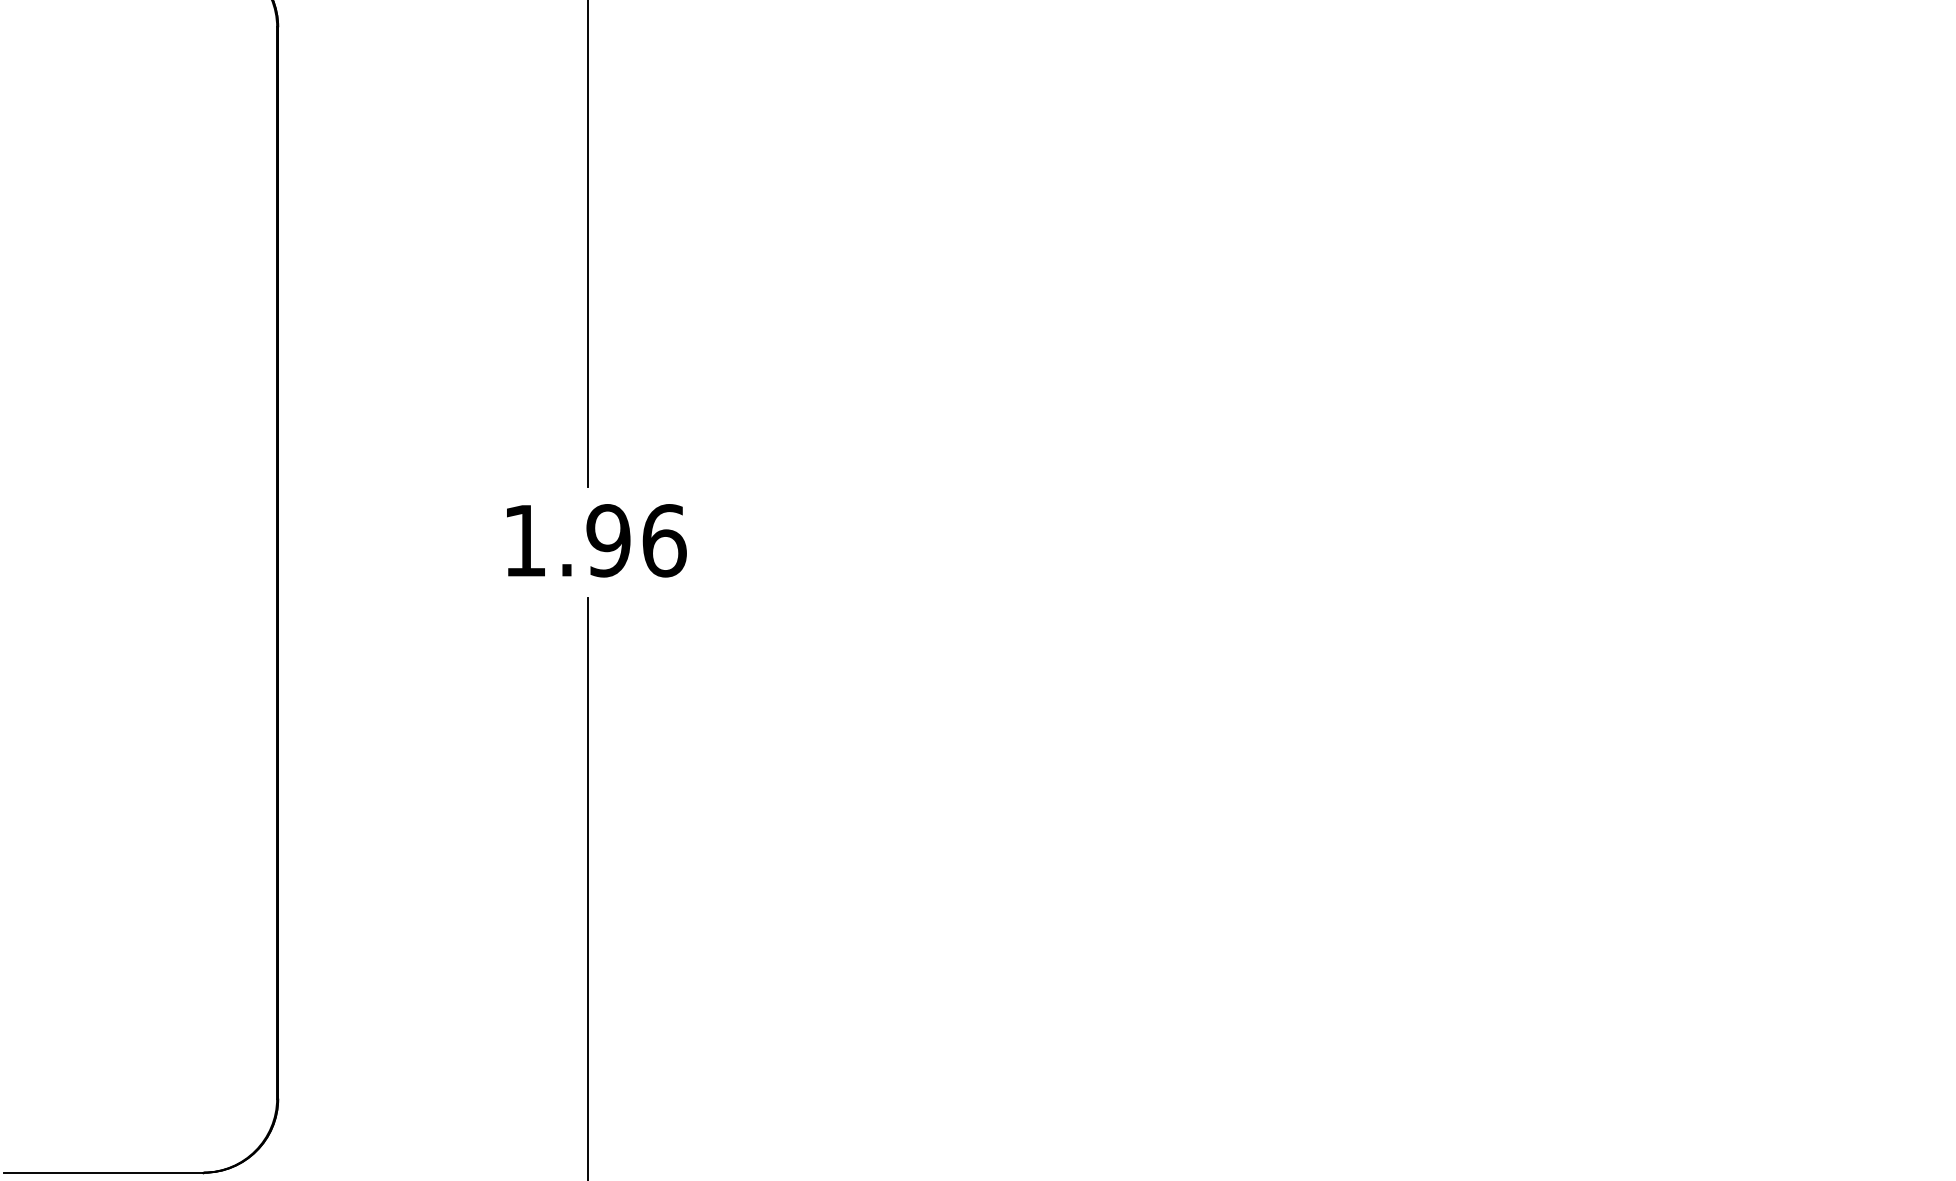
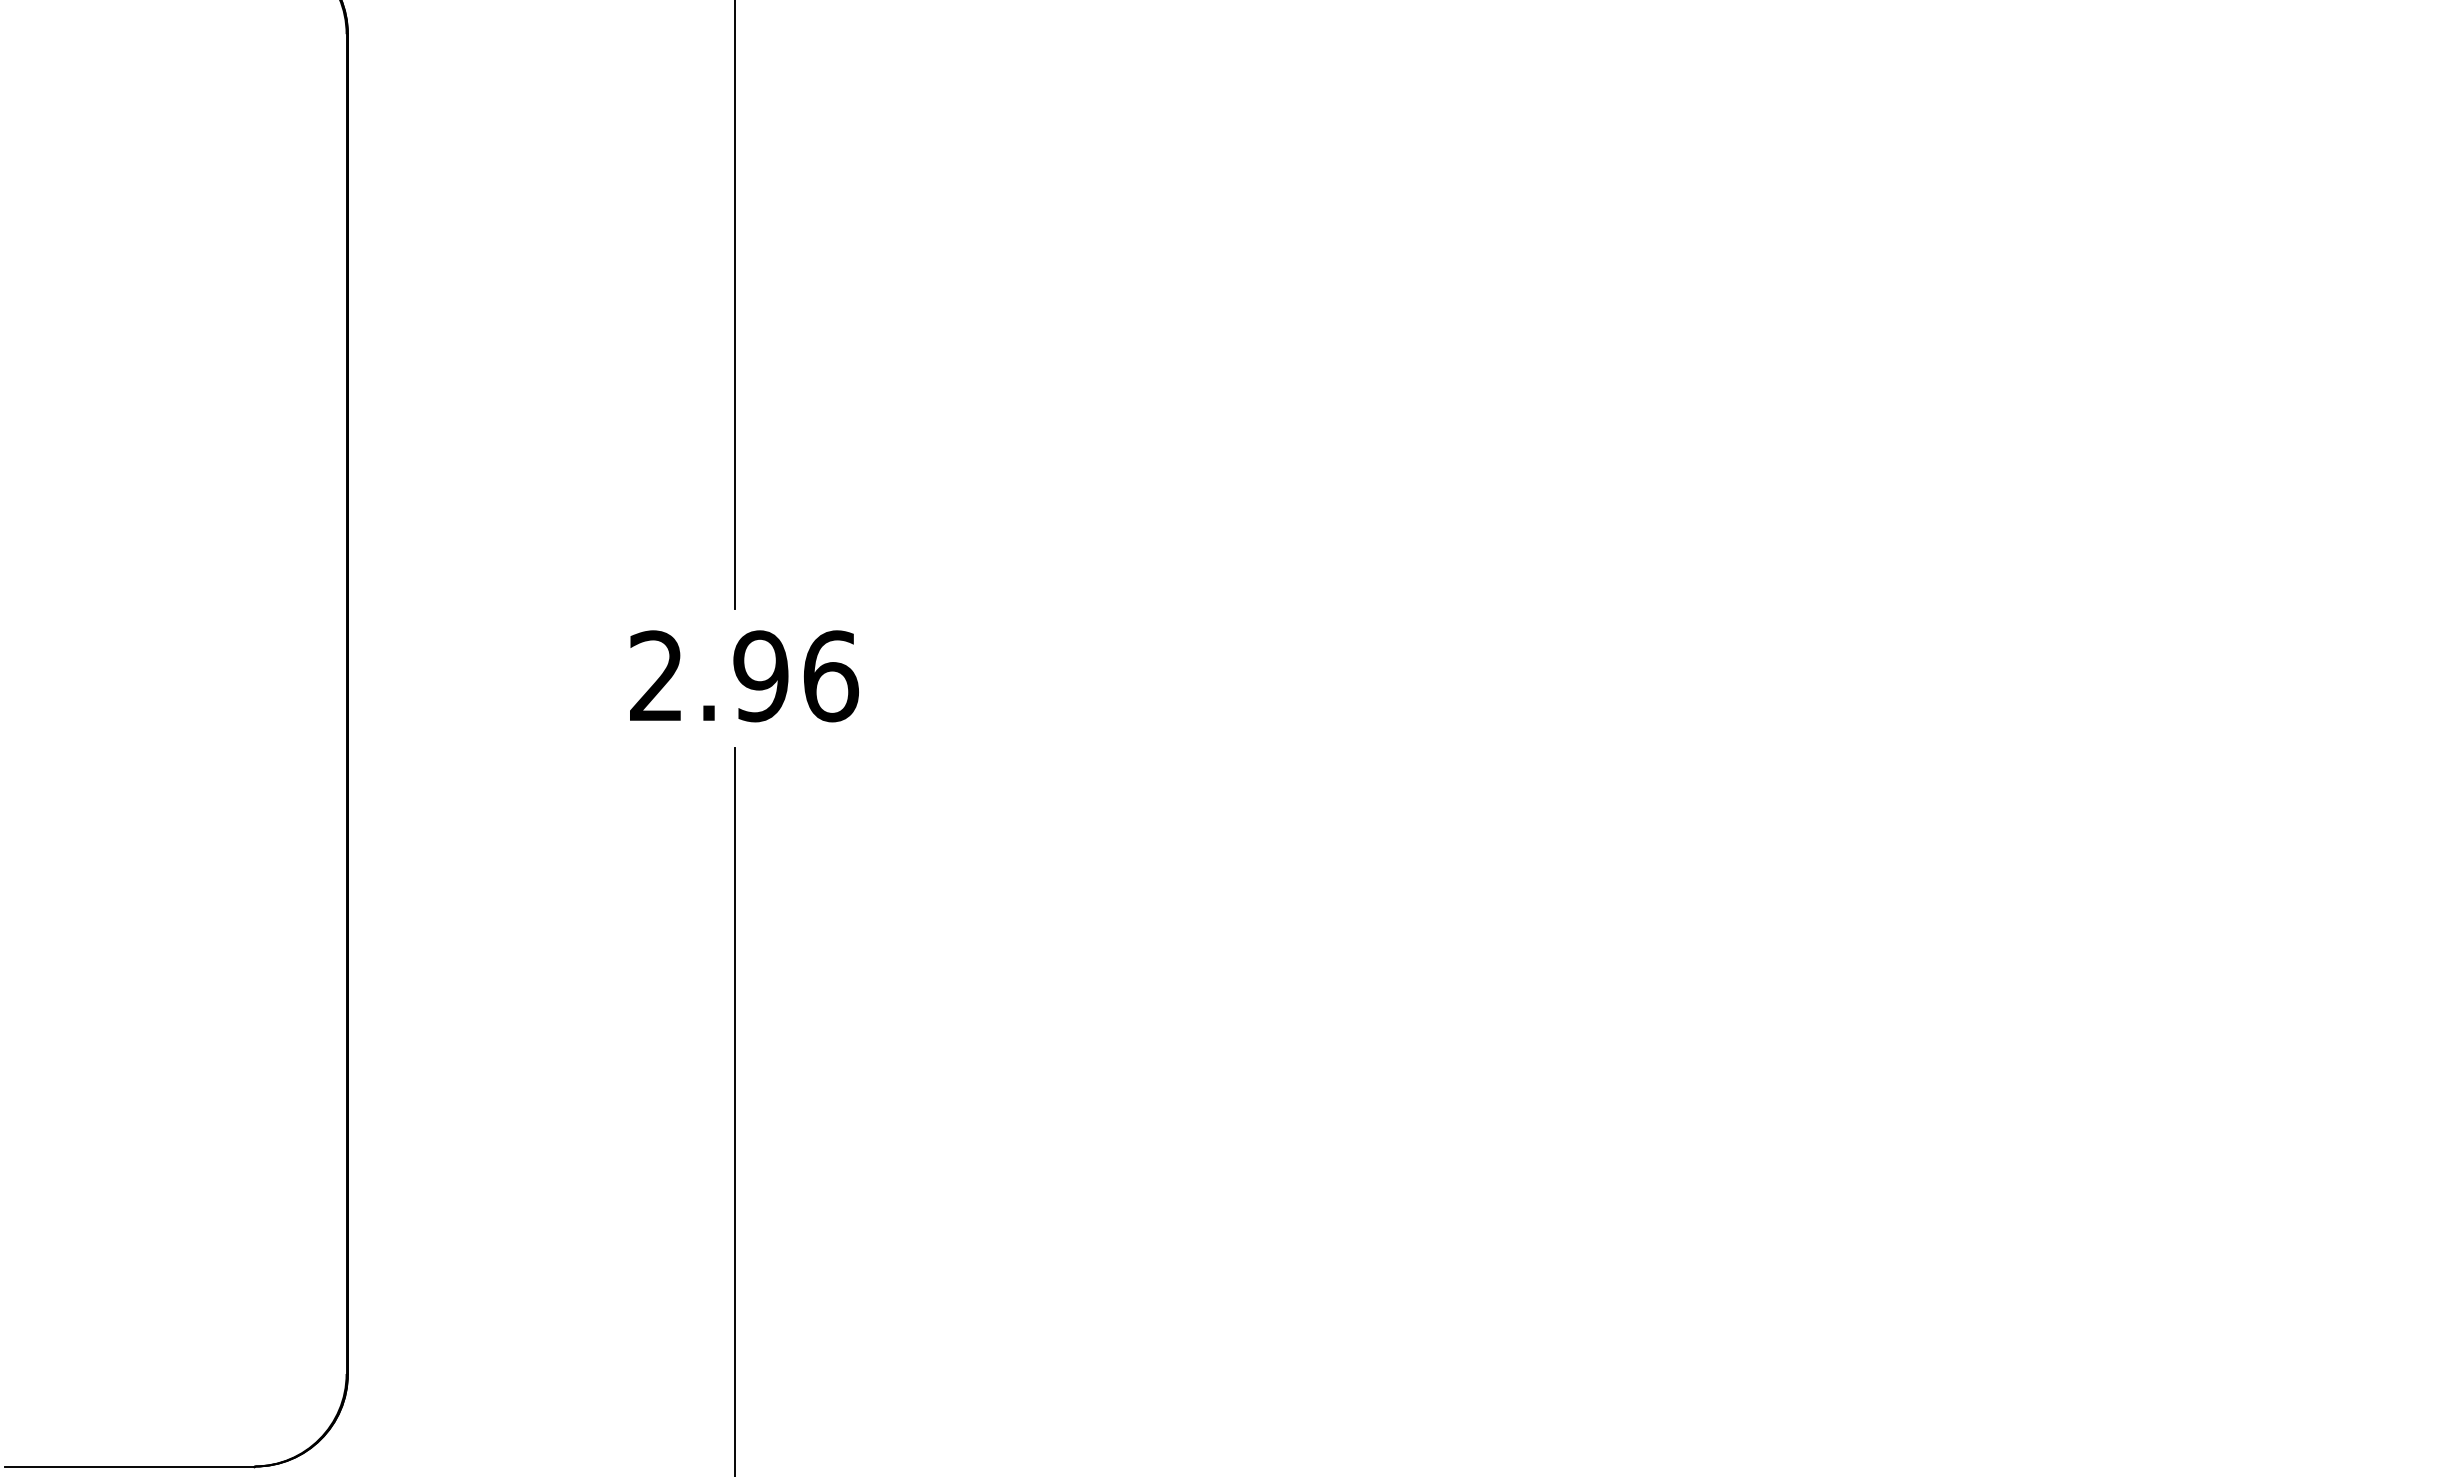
text: (524, 540) -> (655, 675), 1.96 -> 2.96

